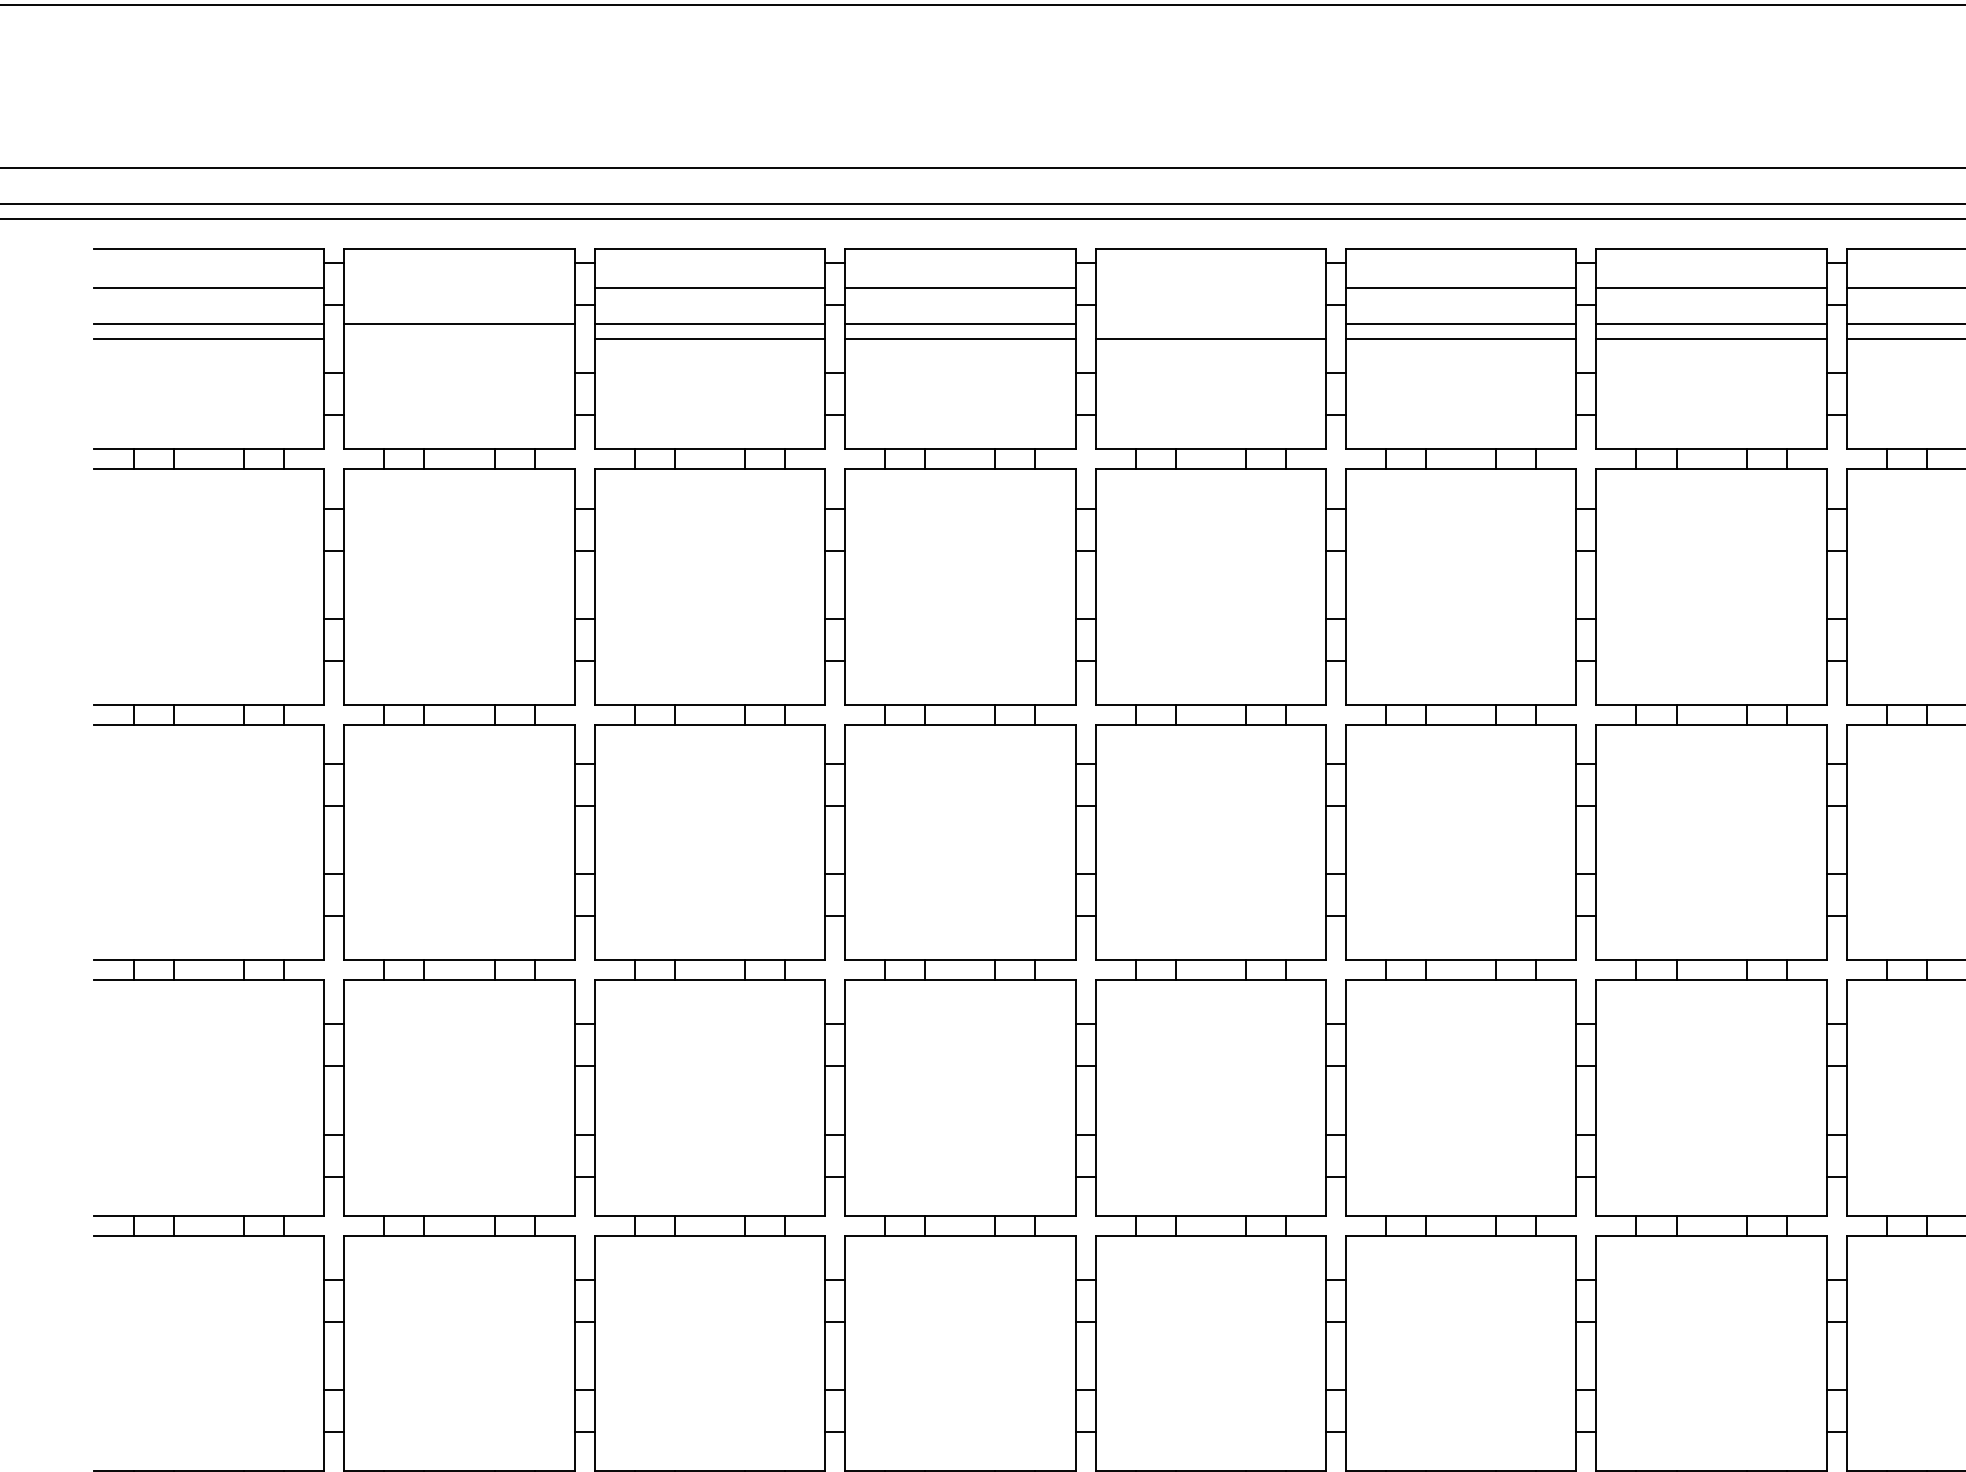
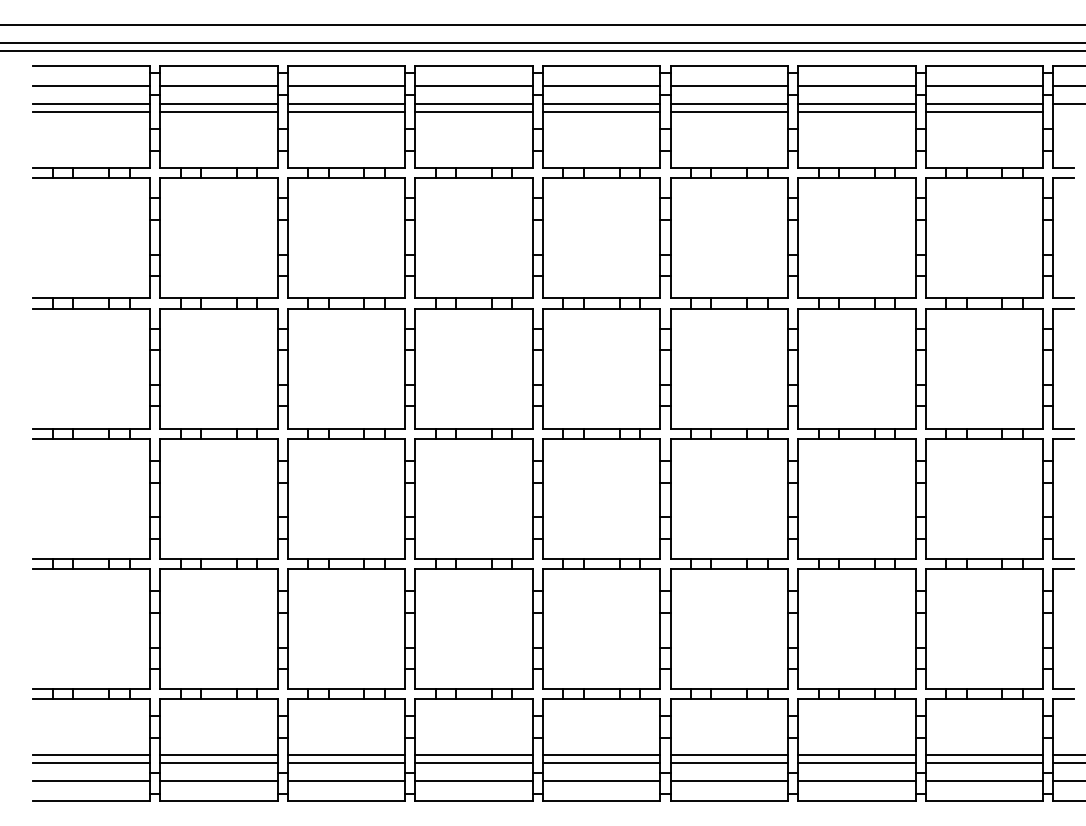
line: (458, 289) -> (218, 86), added
line: (1210, 289) -> (601, 86), added
line: (1210, 324) -> (601, 104), added
line: (458, 340) -> (218, 112), added

